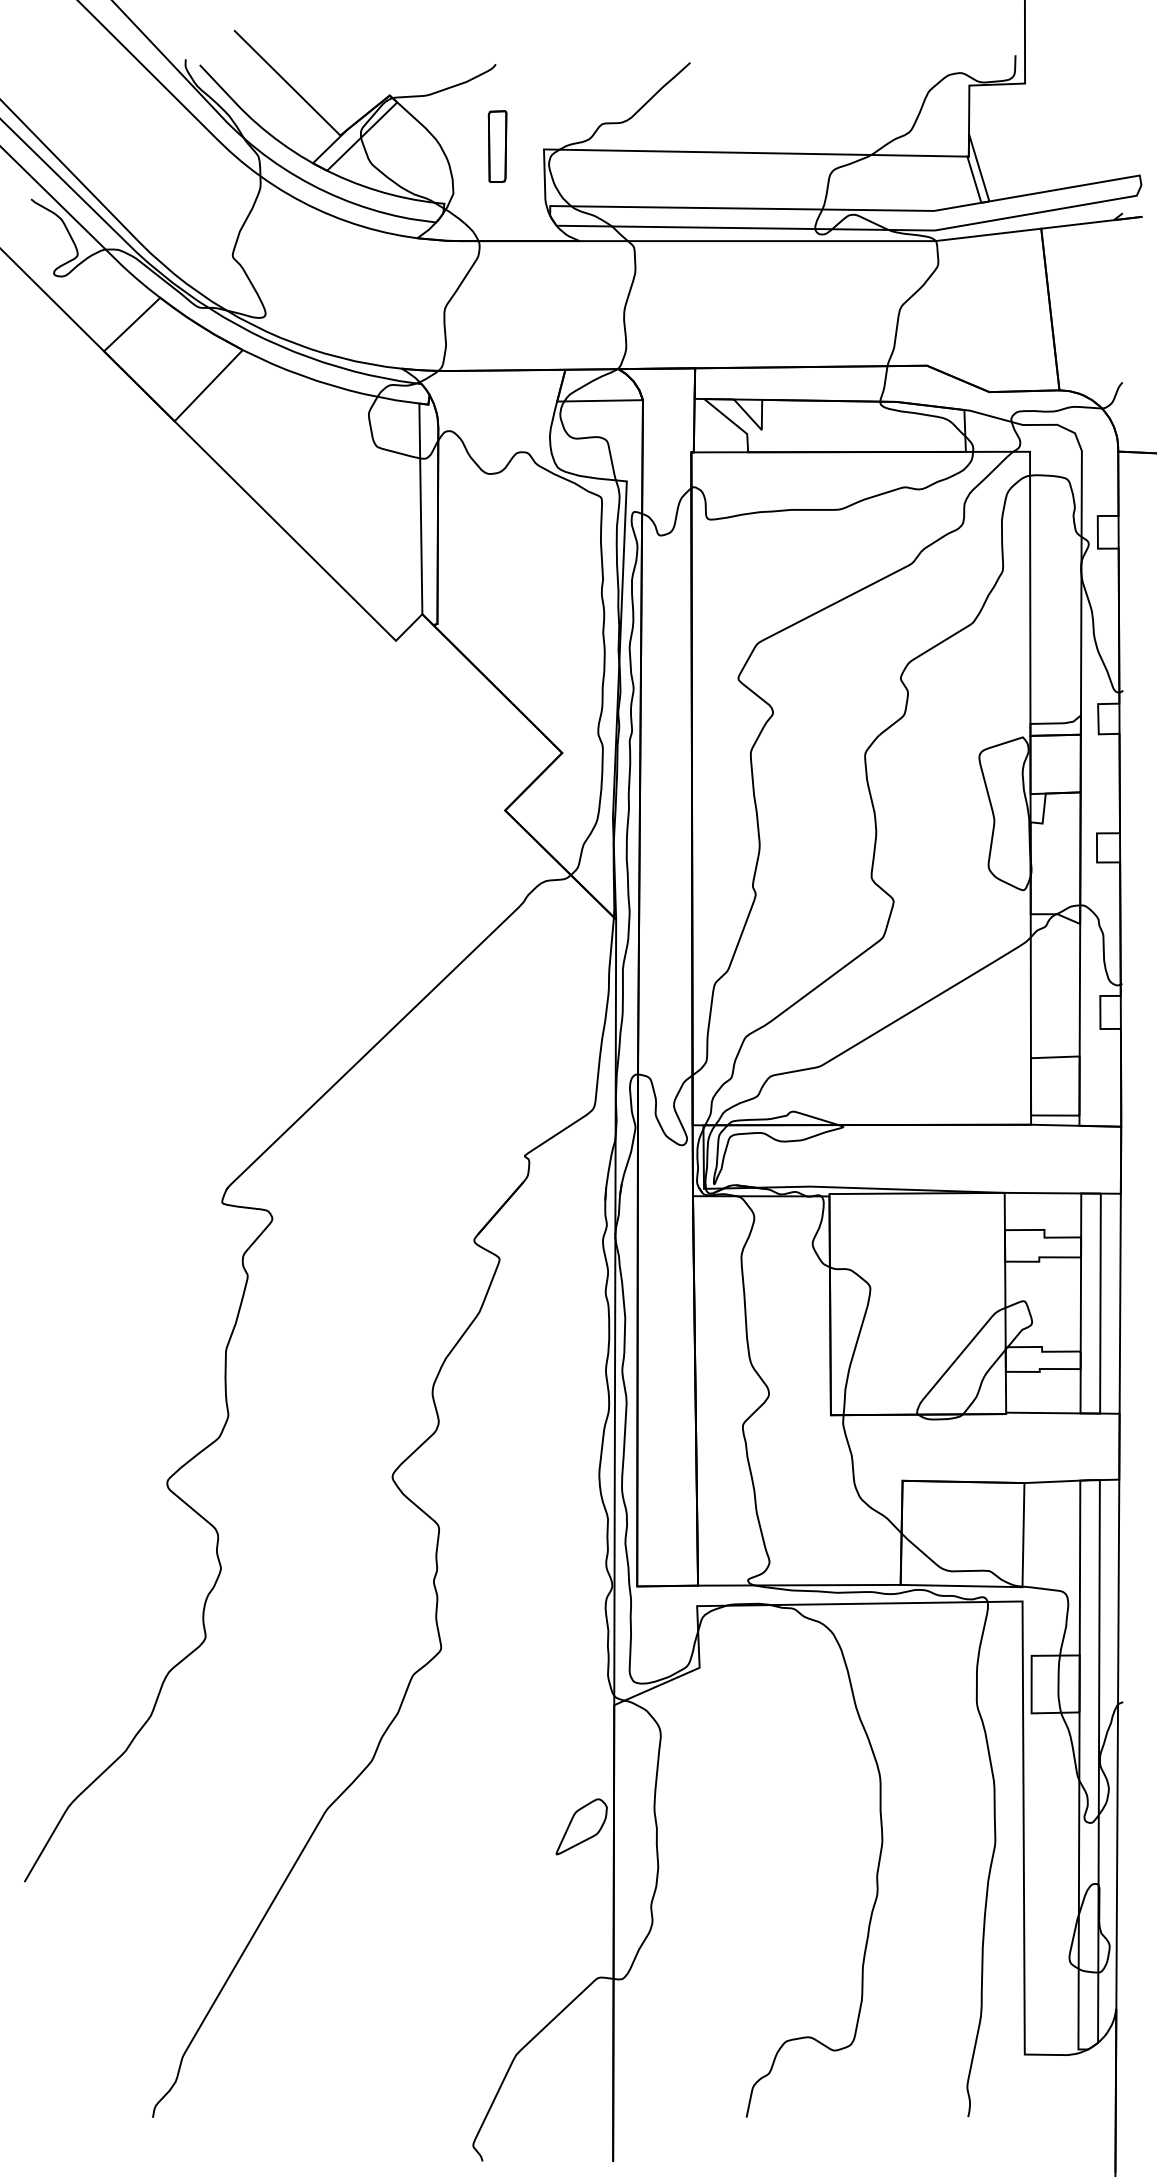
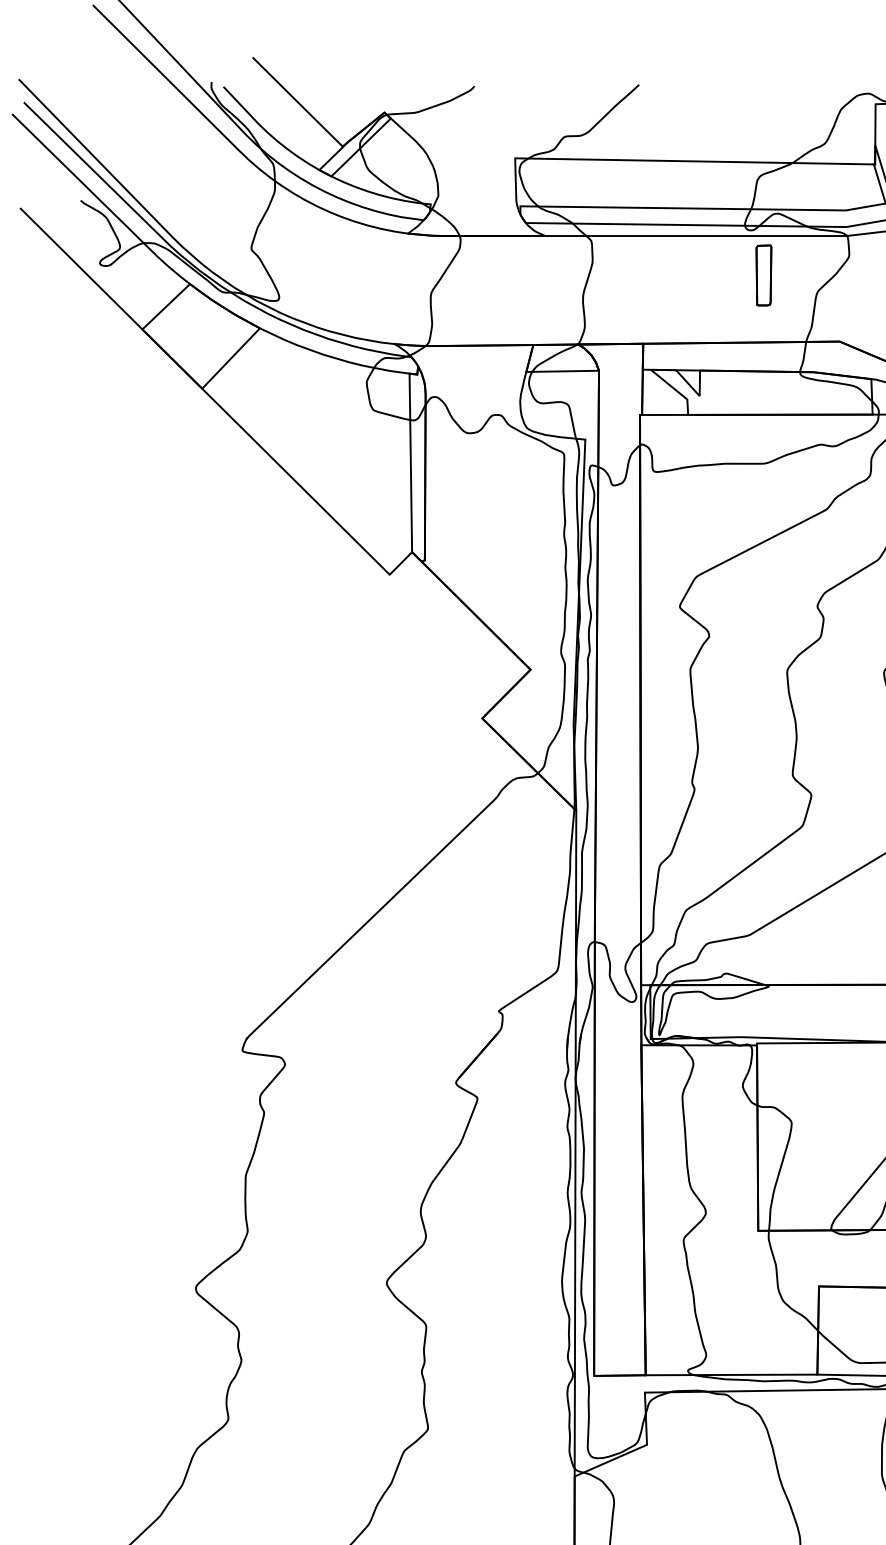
part: (497, 146) -> (763, 275), moved

